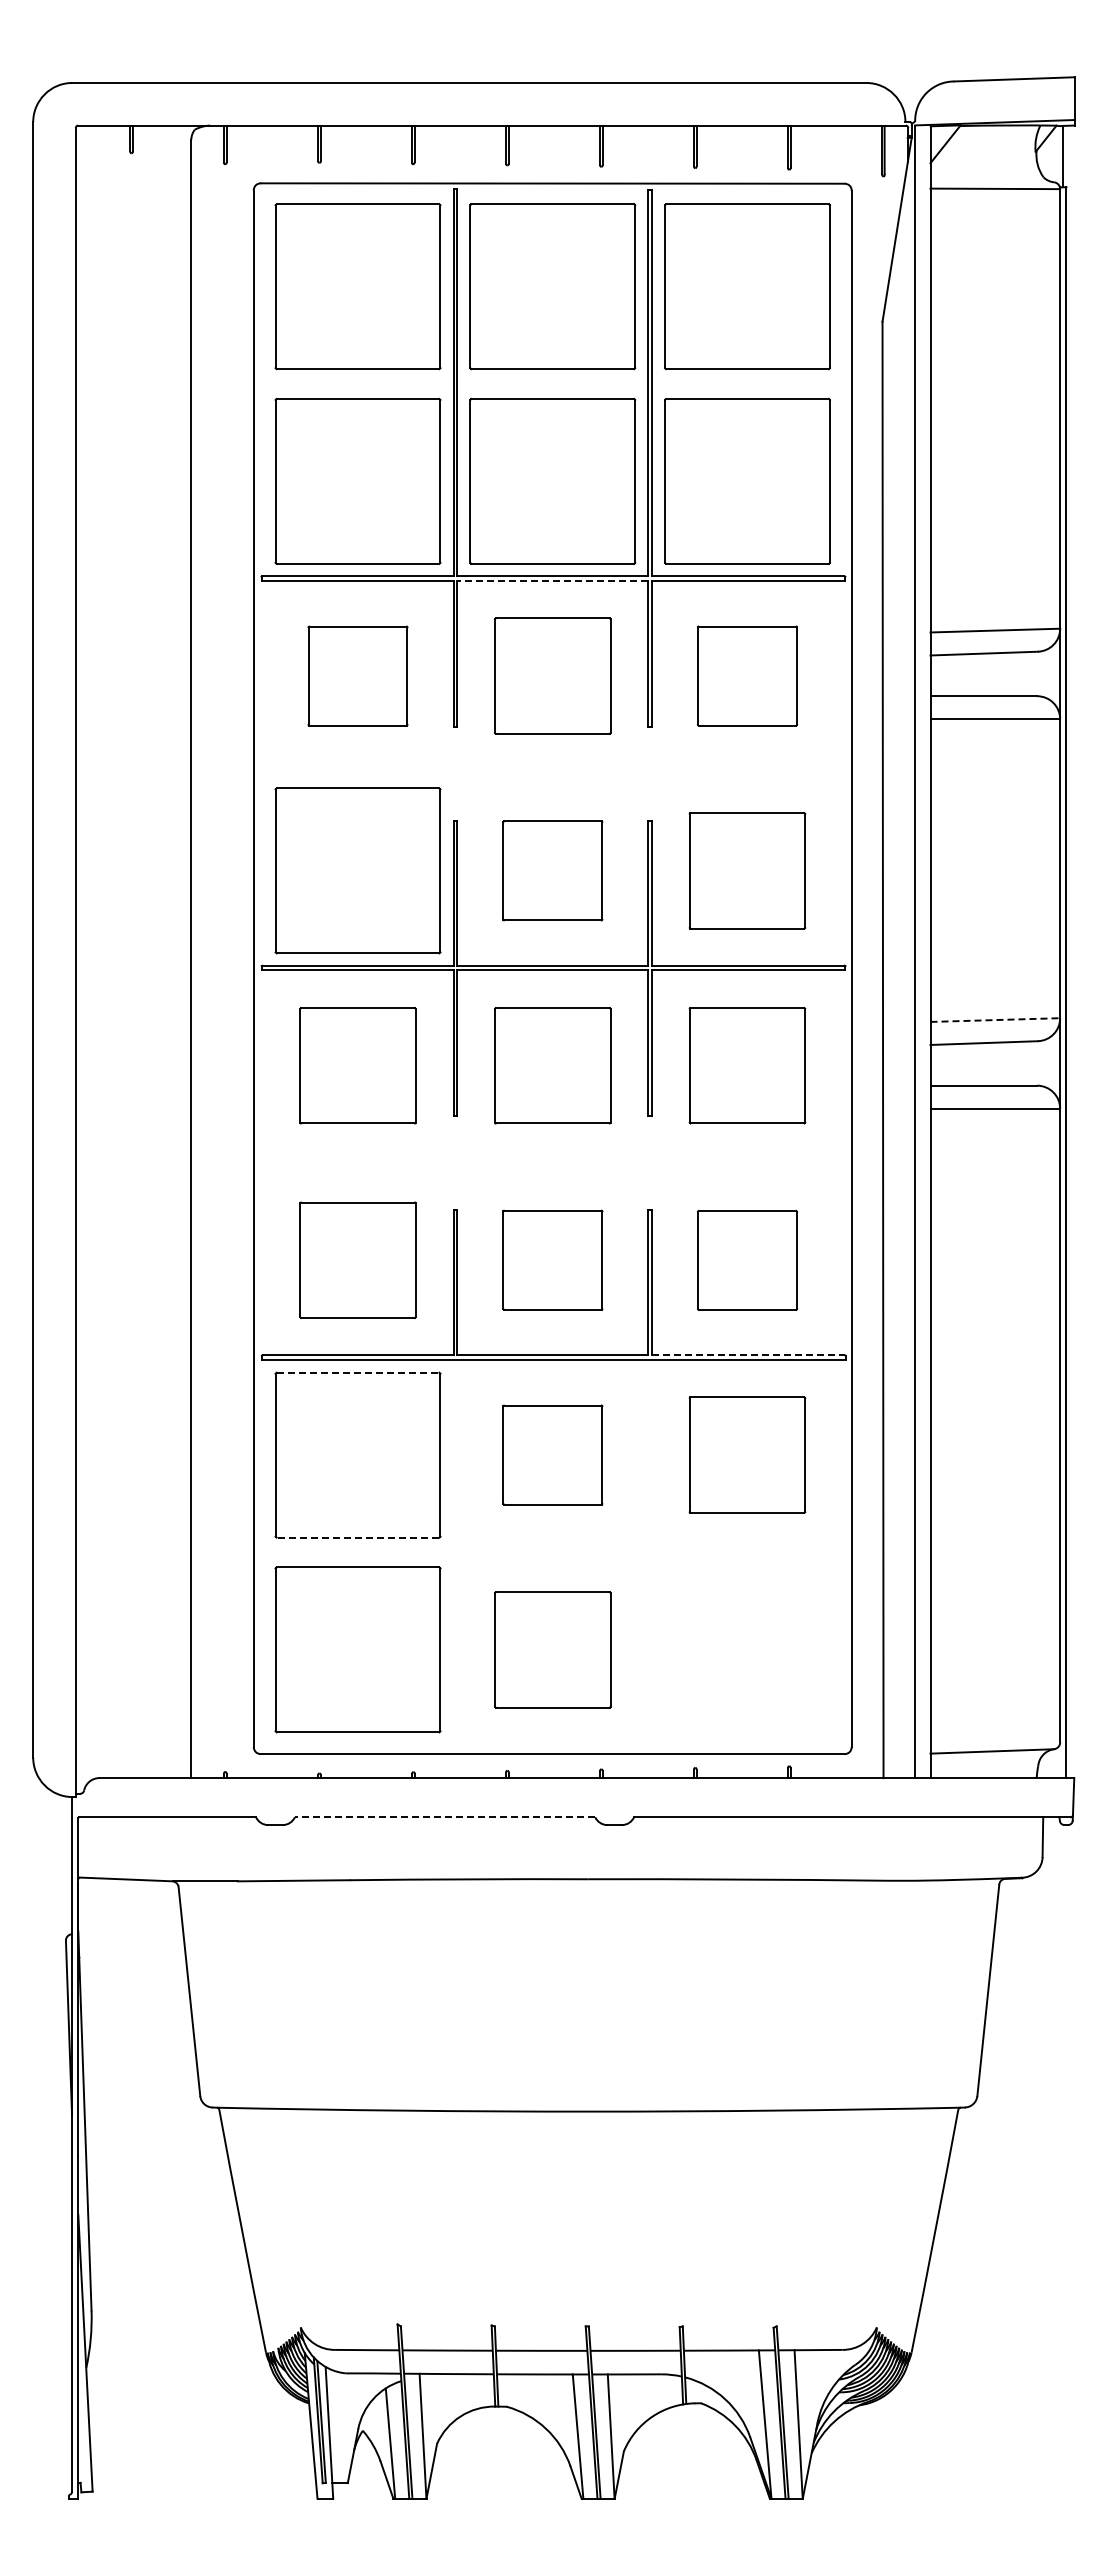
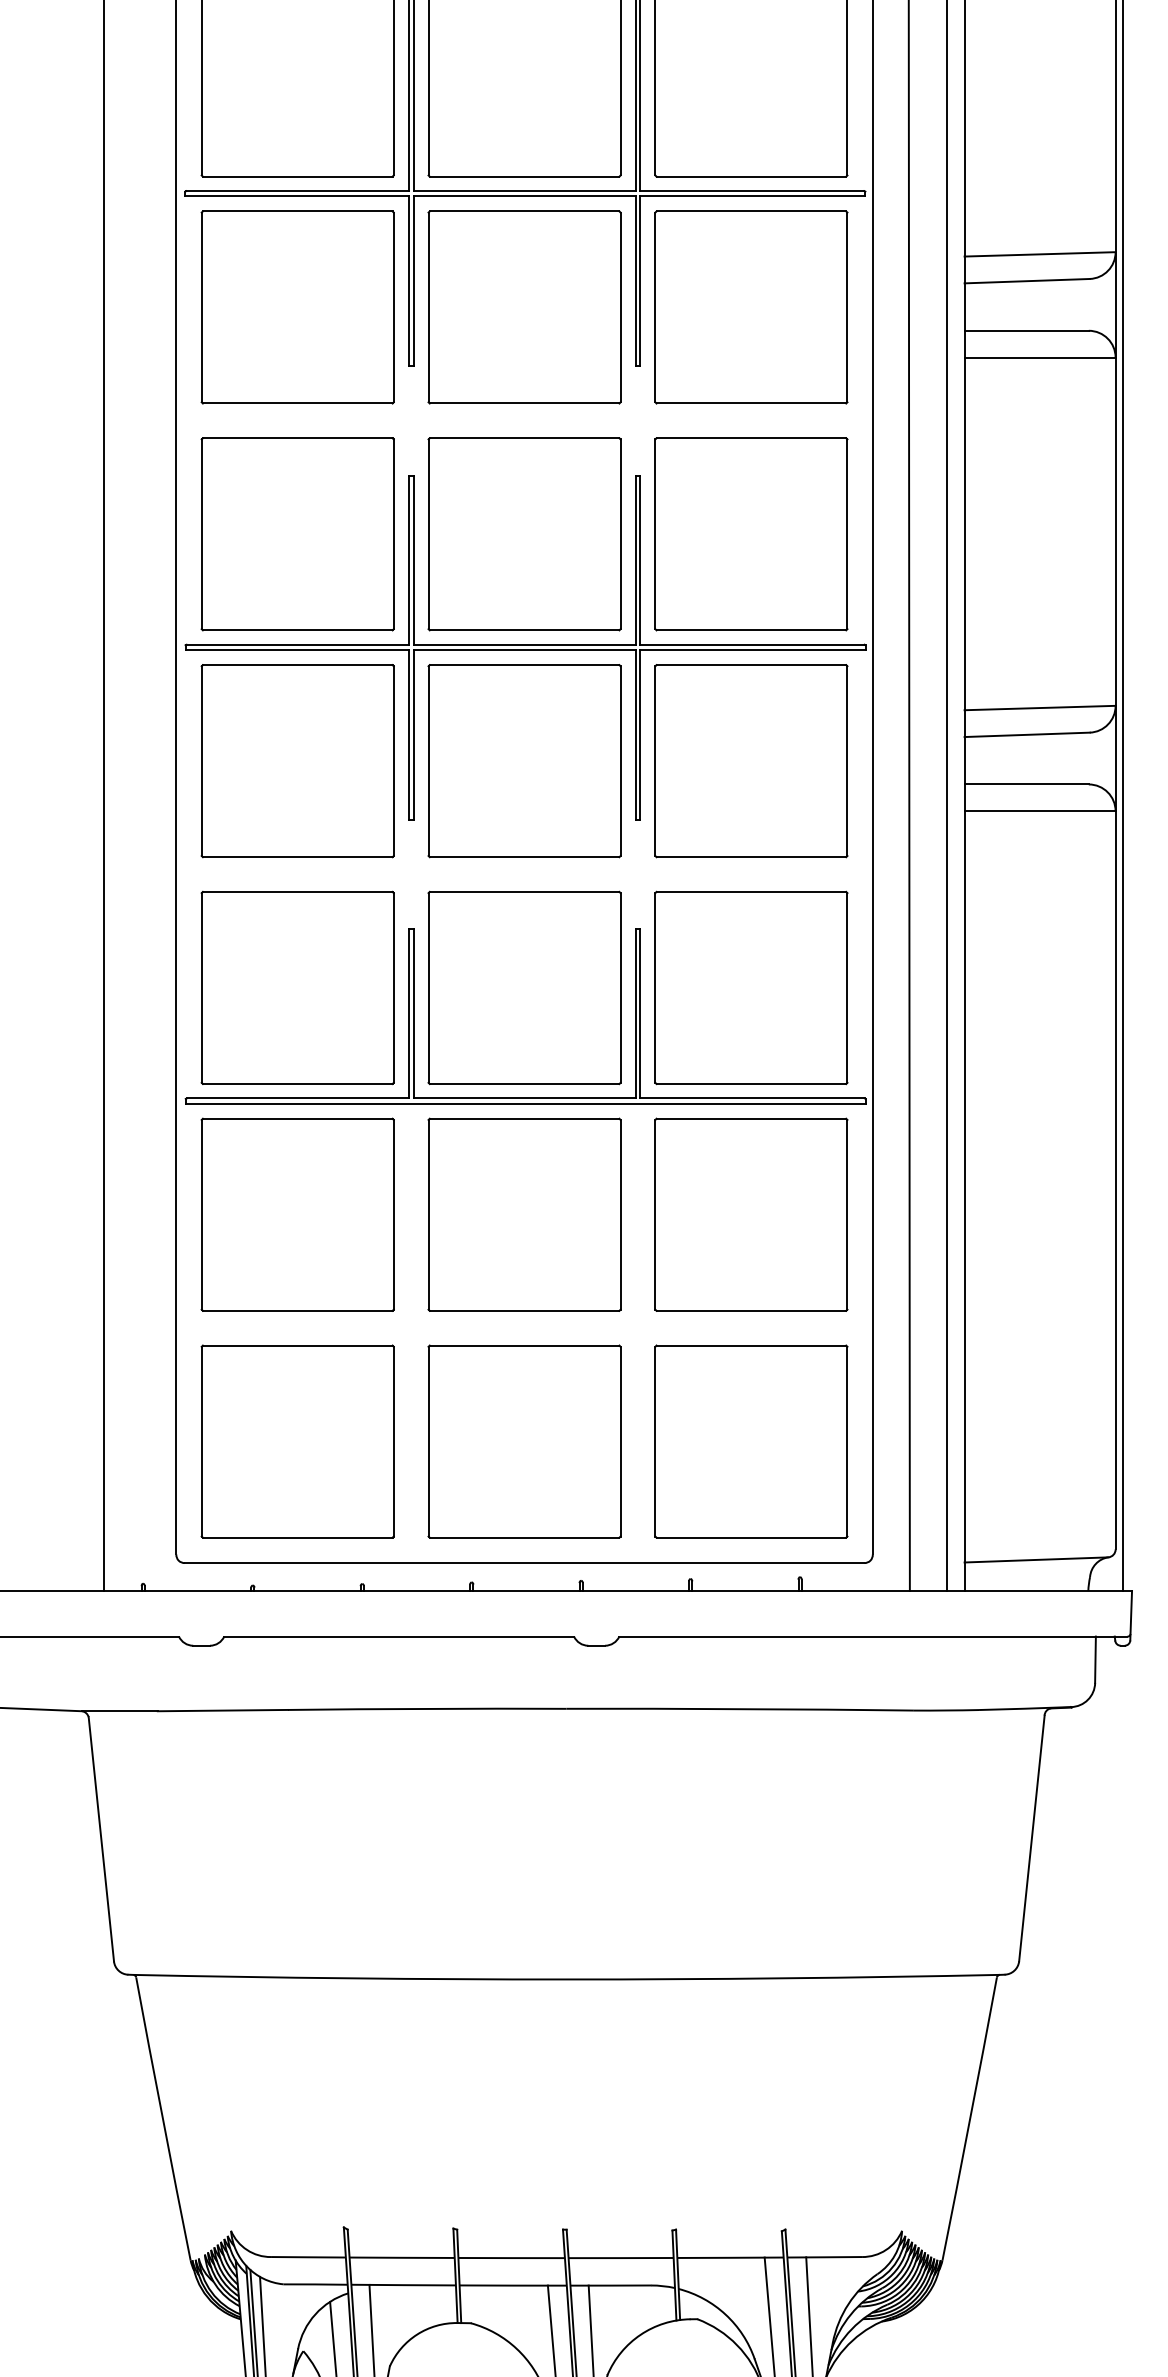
line: (552, 580) -> (524, 196), dashed -> solid
part: (357, 675) -> (297, 306), size x1.67
part: (552, 675) -> (524, 306), size x1.43
part: (747, 675) -> (751, 306), size x1.67
part: (552, 870) -> (524, 533), size x1.67
part: (747, 870) -> (751, 533), size x1.43
line: (995, 1020) -> (1040, 708), dashed -> solid
part: (357, 1065) -> (297, 760), size x1.43
part: (552, 1065) -> (524, 760), size x1.43
part: (747, 1065) -> (751, 760), size x1.43
part: (357, 1259) -> (297, 986), size x1.43
part: (552, 1259) -> (524, 986), size x1.67
part: (747, 1260) -> (751, 988), size x1.67
line: (749, 1355) -> (753, 1098), dashed -> solid
line: (358, 1372) -> (298, 1118), dashed -> solid
part: (552, 1454) -> (524, 1214), size x1.67
part: (747, 1454) -> (751, 1214), size x1.43
line: (357, 1537) -> (297, 1310), dashed -> solid
part: (552, 1649) -> (524, 1441), size x1.43
part: (747, 1649) -> (751, 1441), added
line: (444, 1817) -> (398, 1636), dashed -> solid

